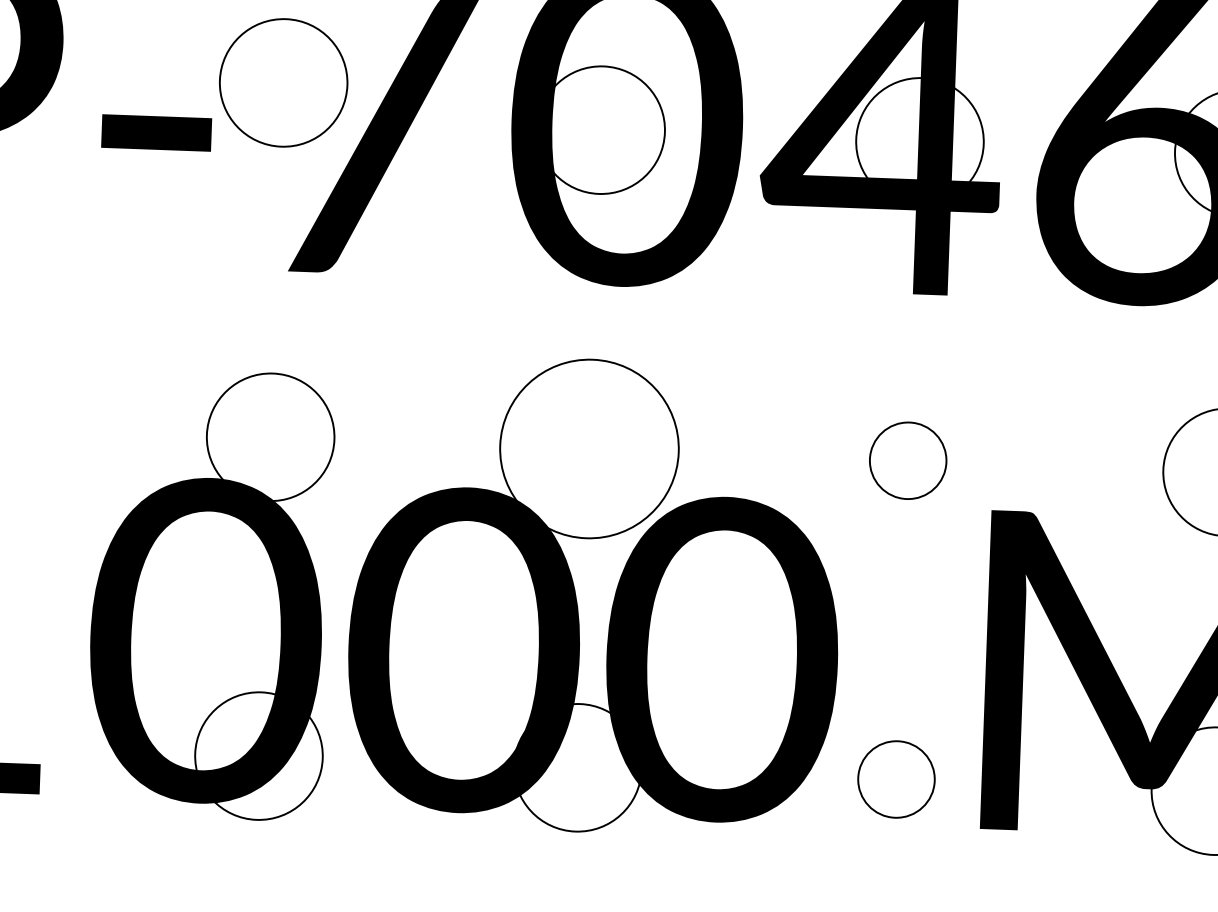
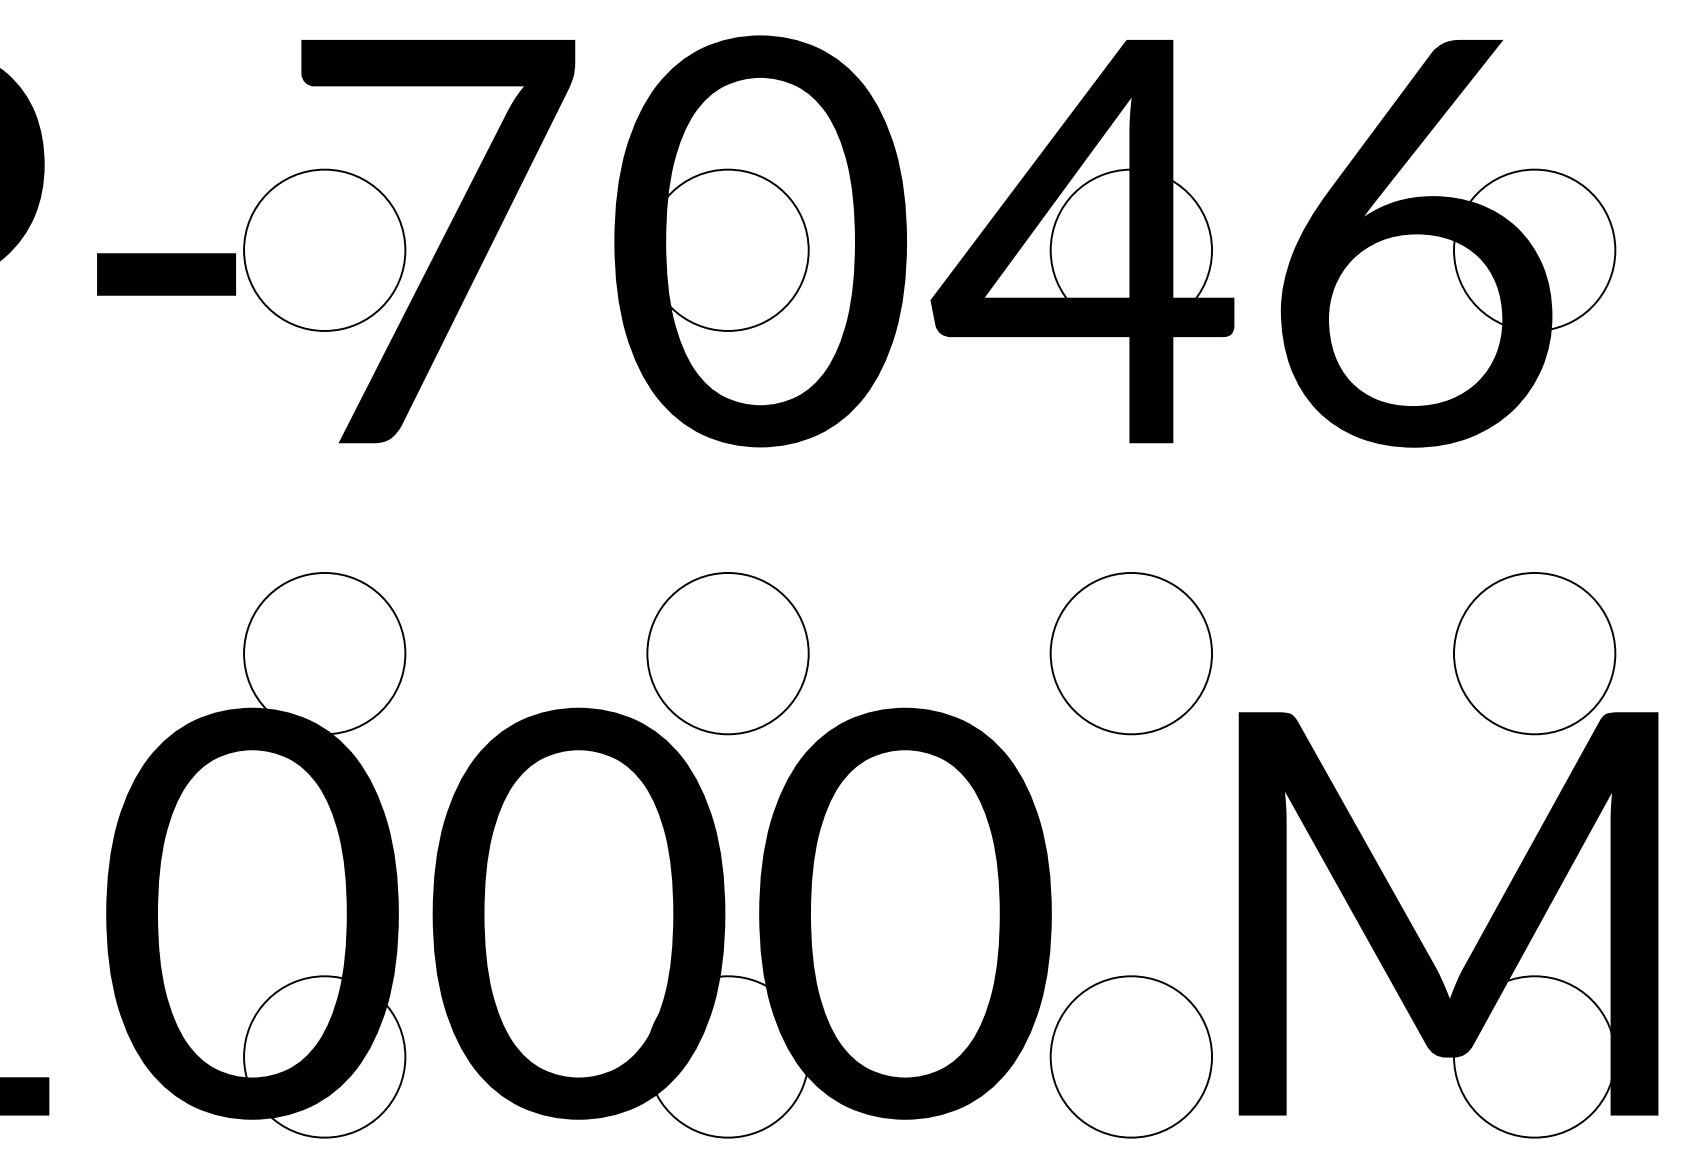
circle: (283, 82) -> (324, 249), moved
circle: (589, 448) -> (727, 653), size x0.71
circle: (907, 460) -> (1130, 653), size x1.67
circle: (895, 779) -> (1130, 1056), size x1.67

